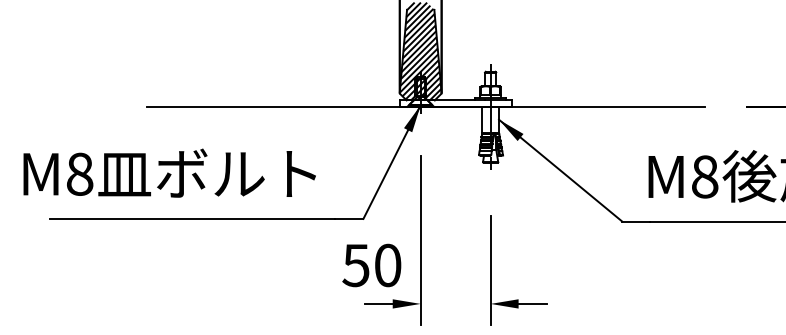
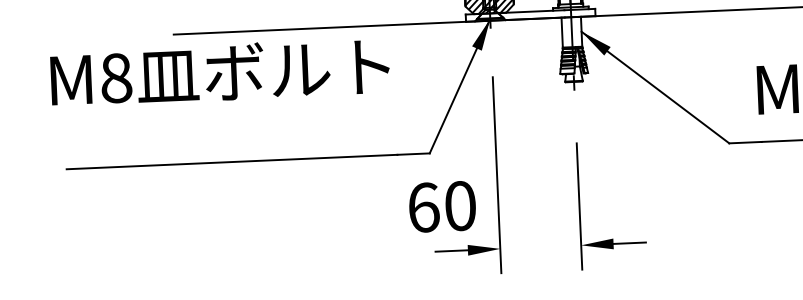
text: (169, 172) -> (219, 71), moved
text: (355, 265) -> (422, 207), 50 -> 60

